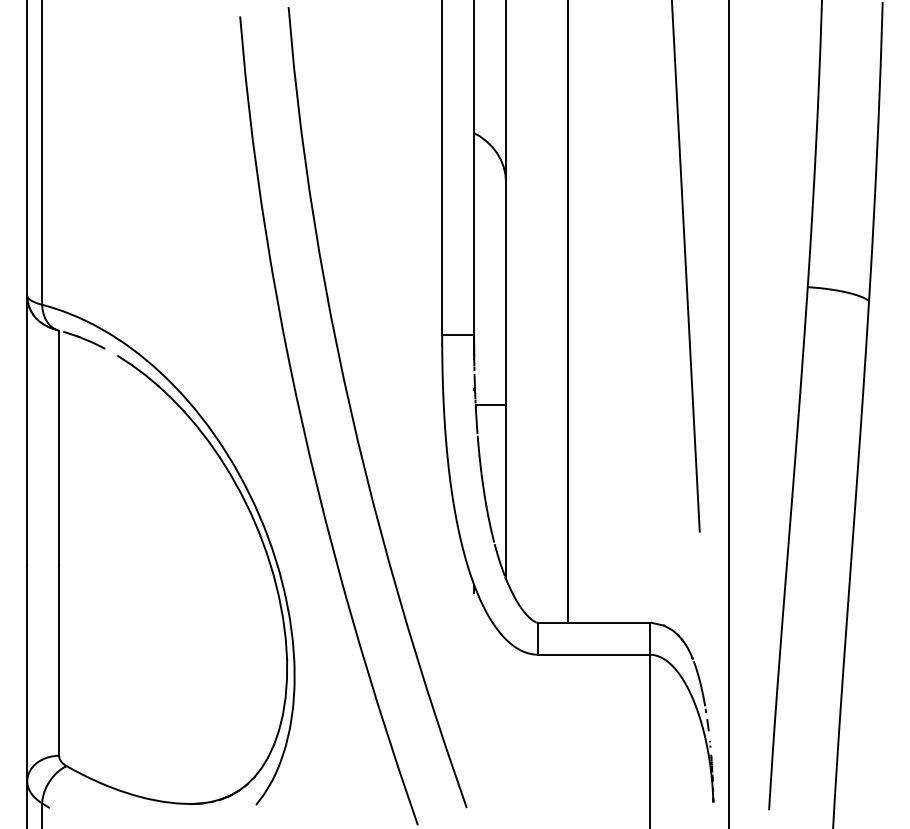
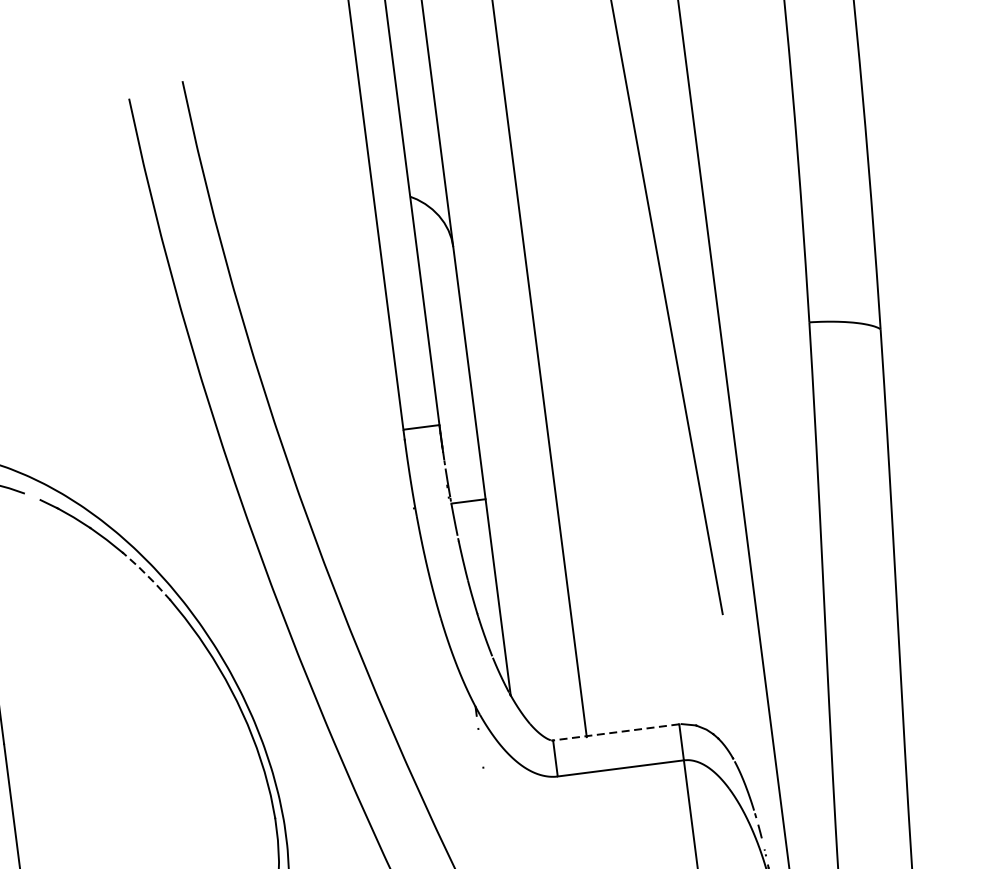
line: (202, 433) -> (146, 575), solid -> dashed
line: (593, 622) -> (615, 732), solid -> dashed

